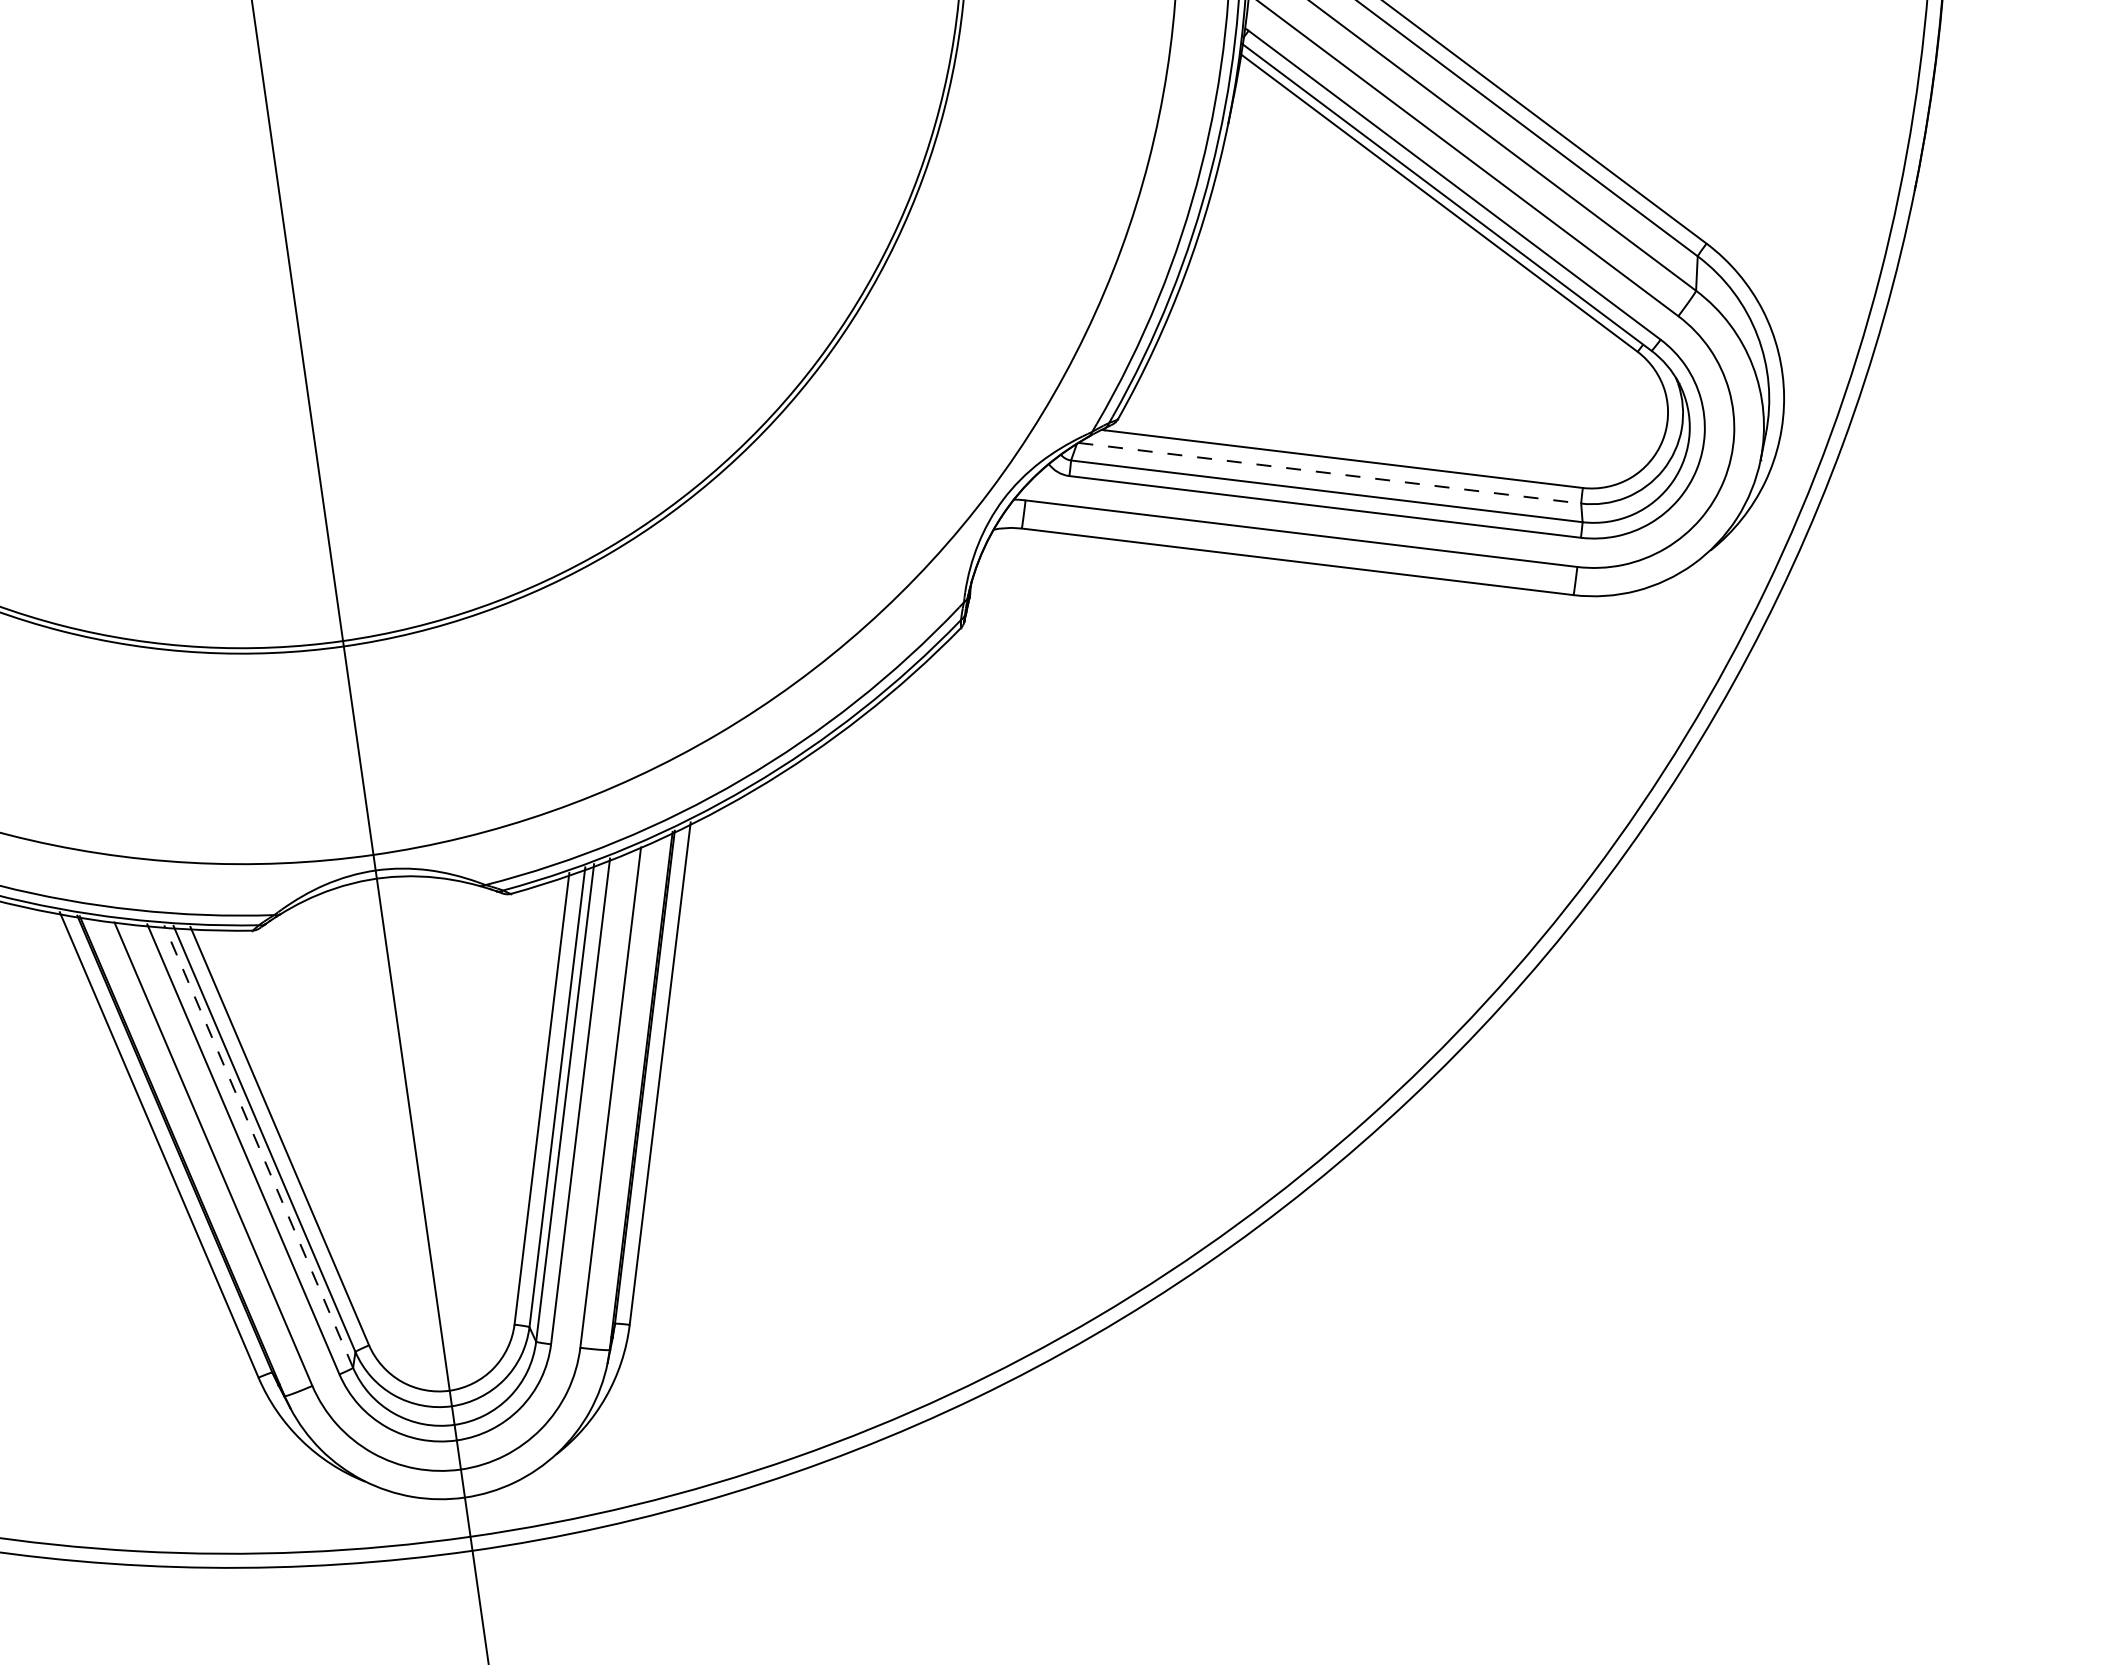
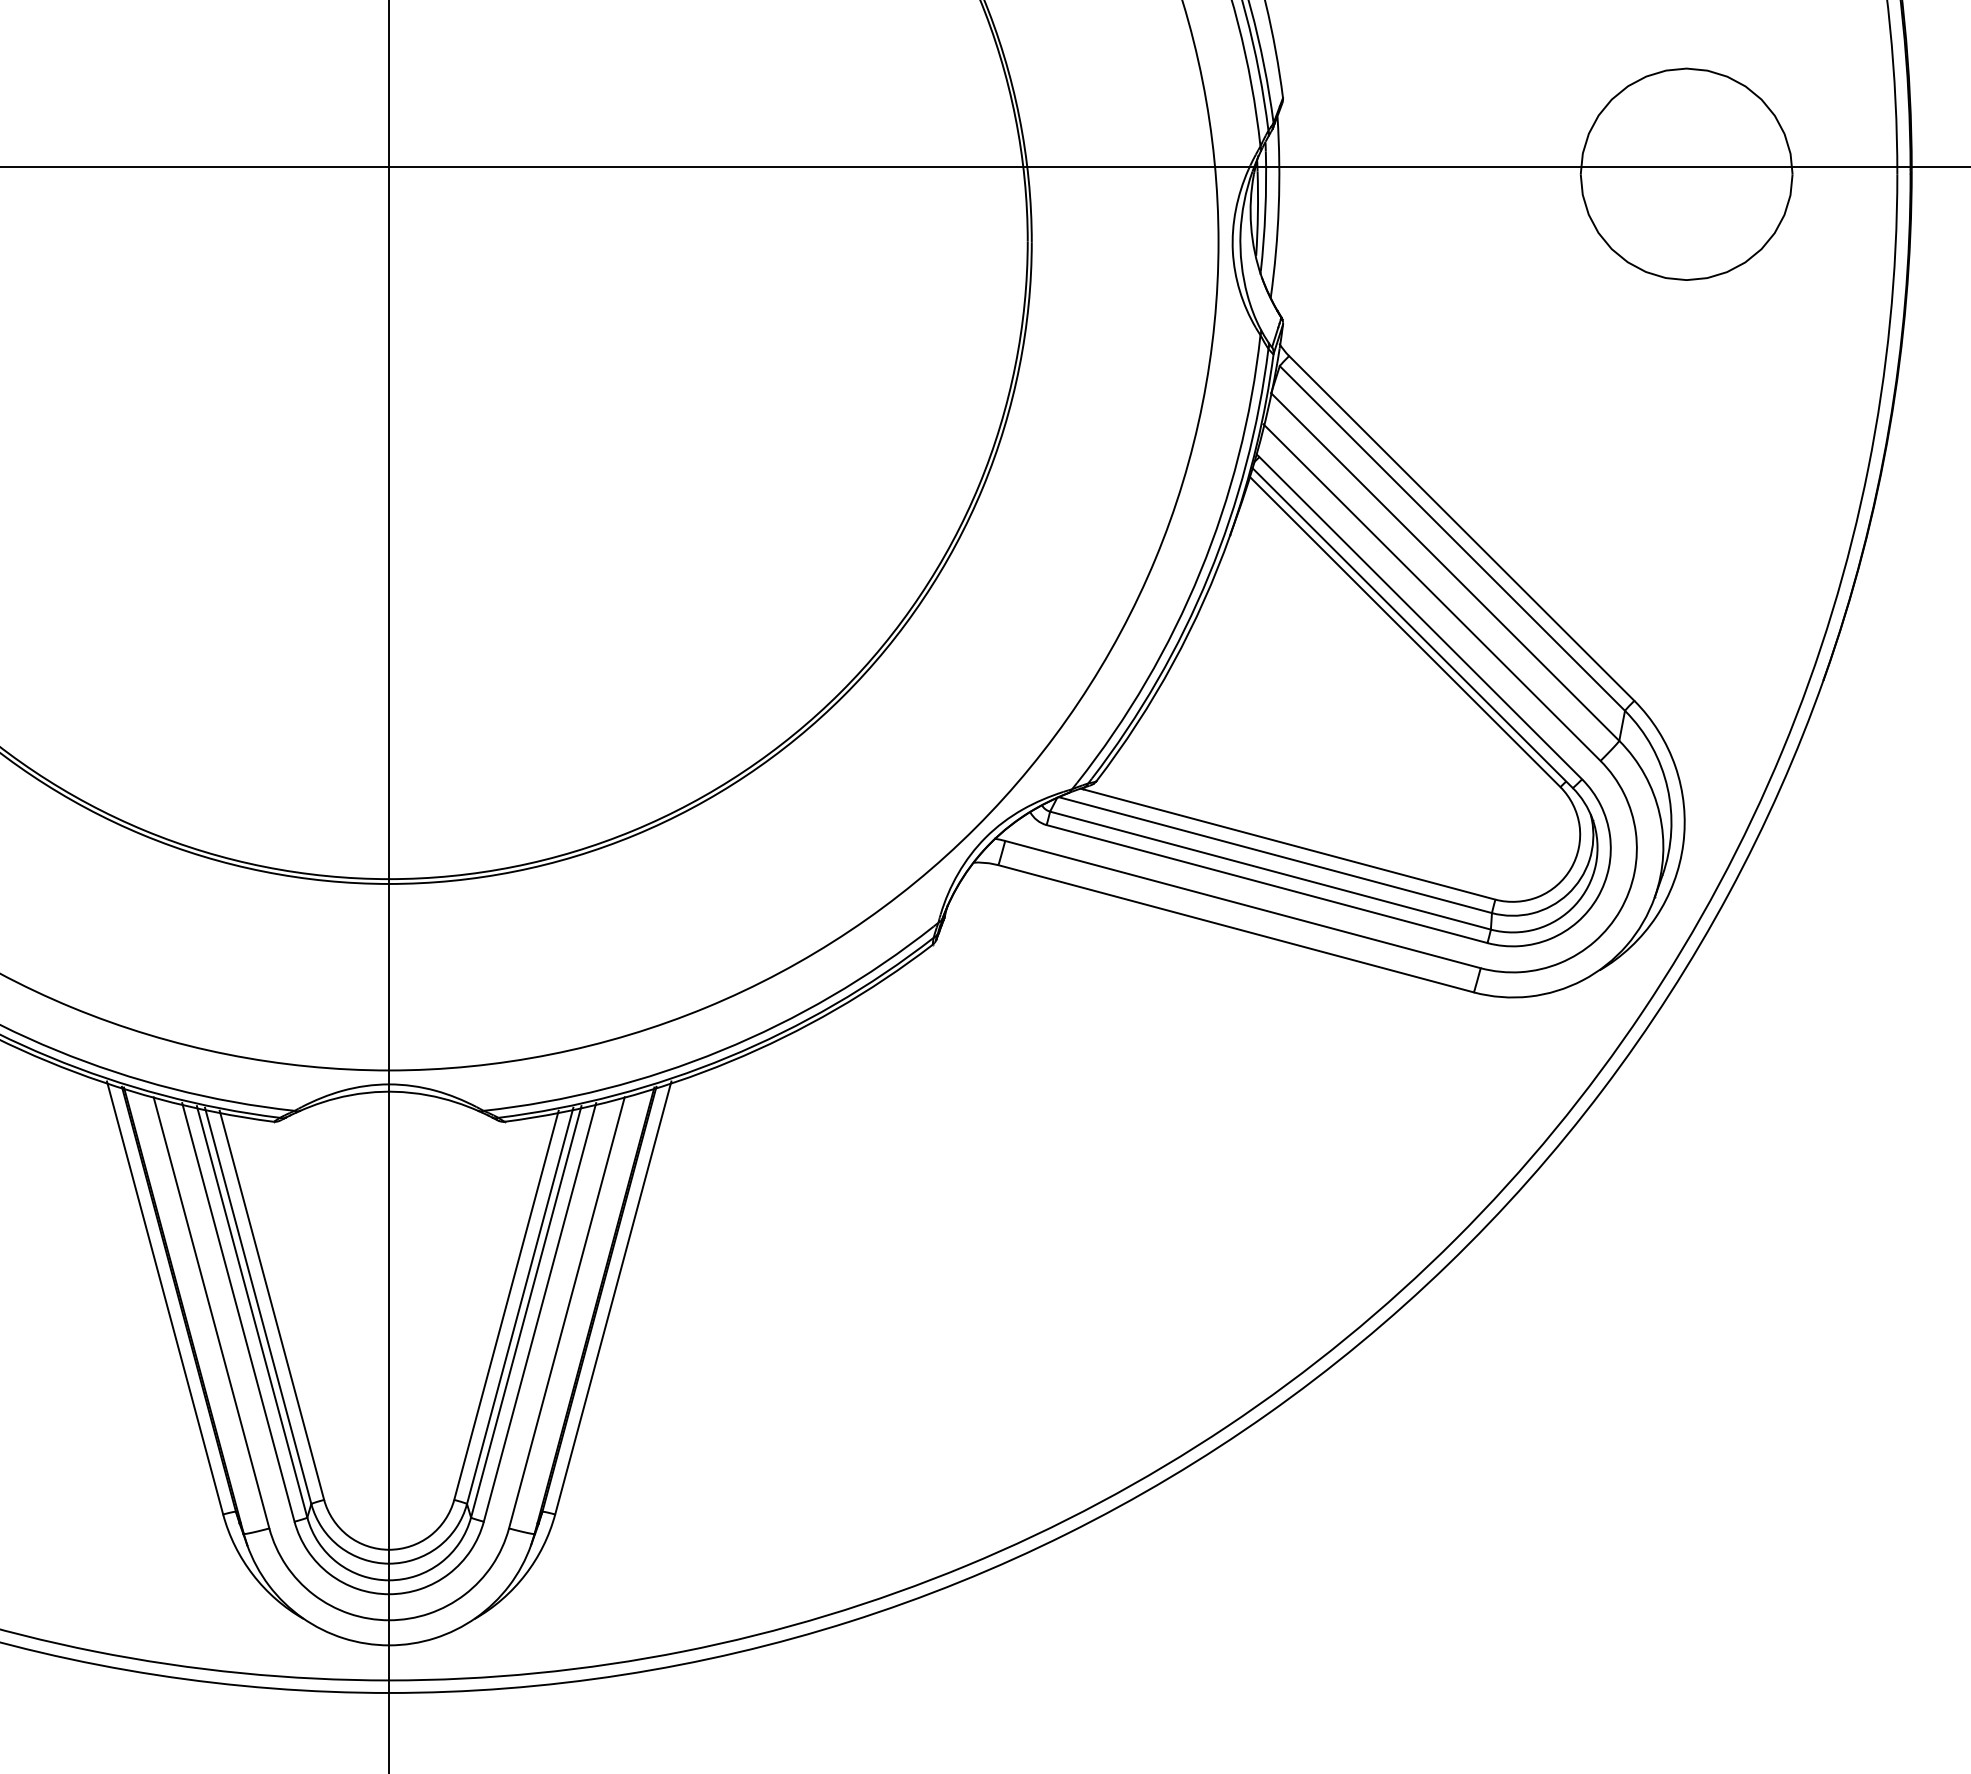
line: (1330, 473) -> (1275, 855), dashed -> solid
line: (259, 1146) -> (252, 1311), dashed -> solid

